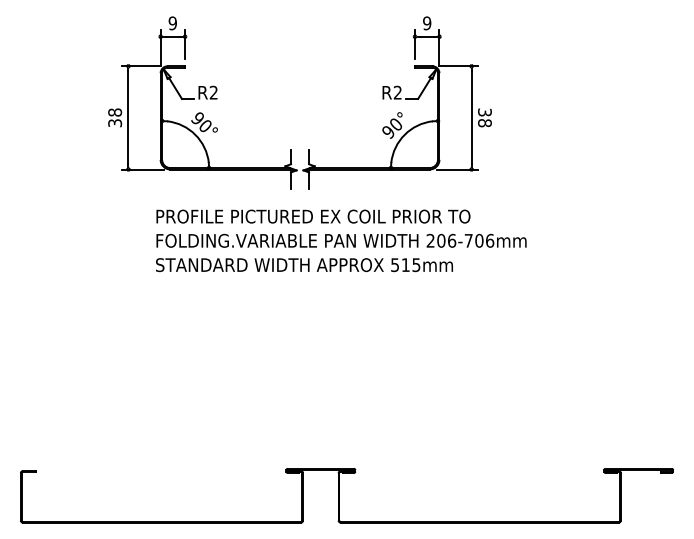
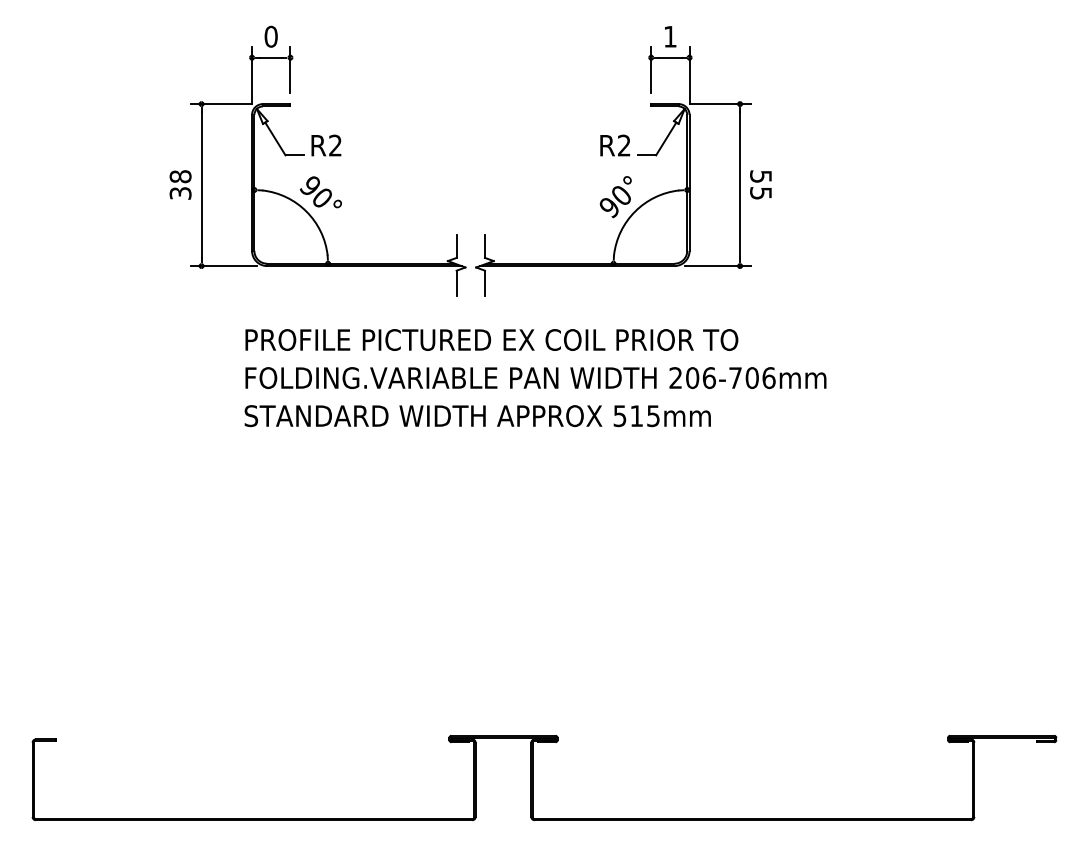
text: (172, 23) -> (270, 36), 9 -> 0
text: (427, 23) -> (670, 36), 9 -> 1
text: (484, 117) -> (760, 184), 38 -> 55

